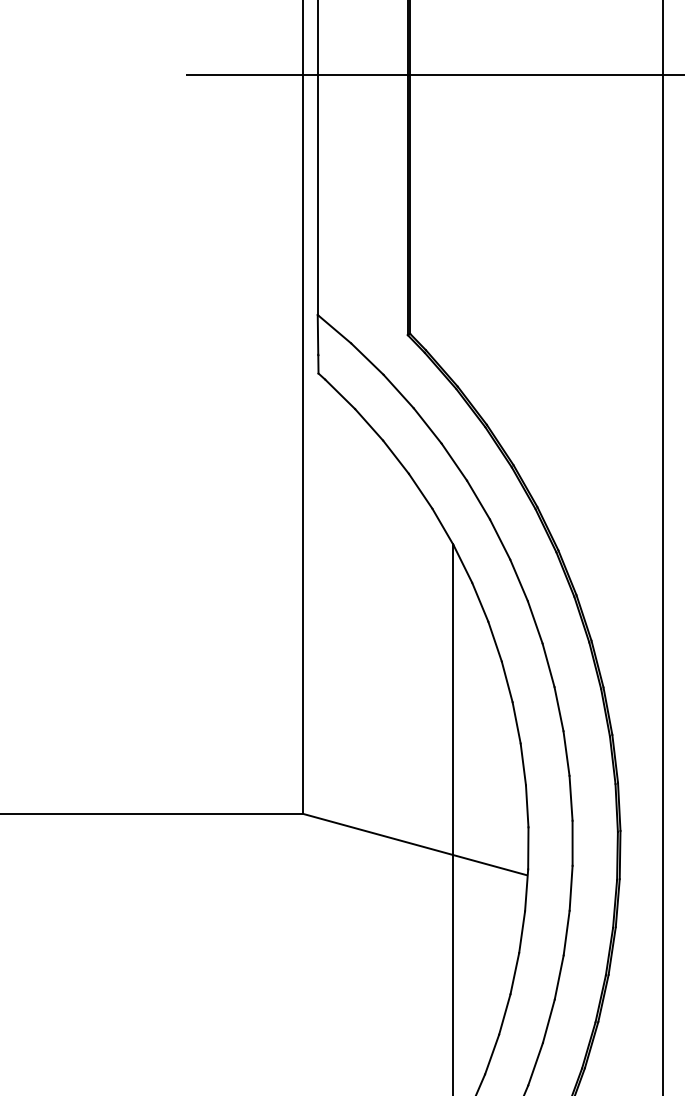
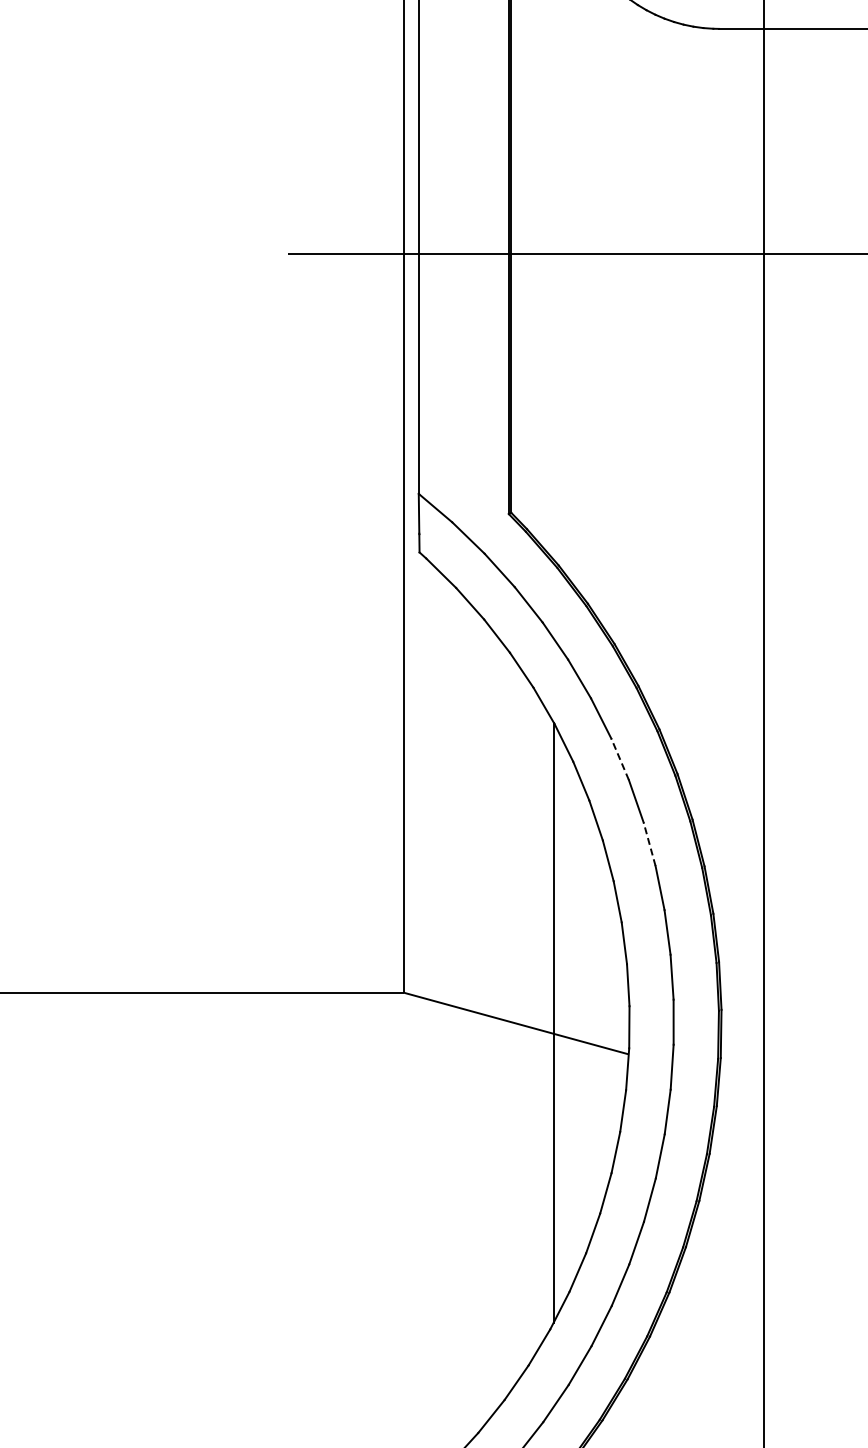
line: (519, 580) -> (620, 759), solid -> dashed
line: (548, 665) -> (649, 844), solid -> dashed

